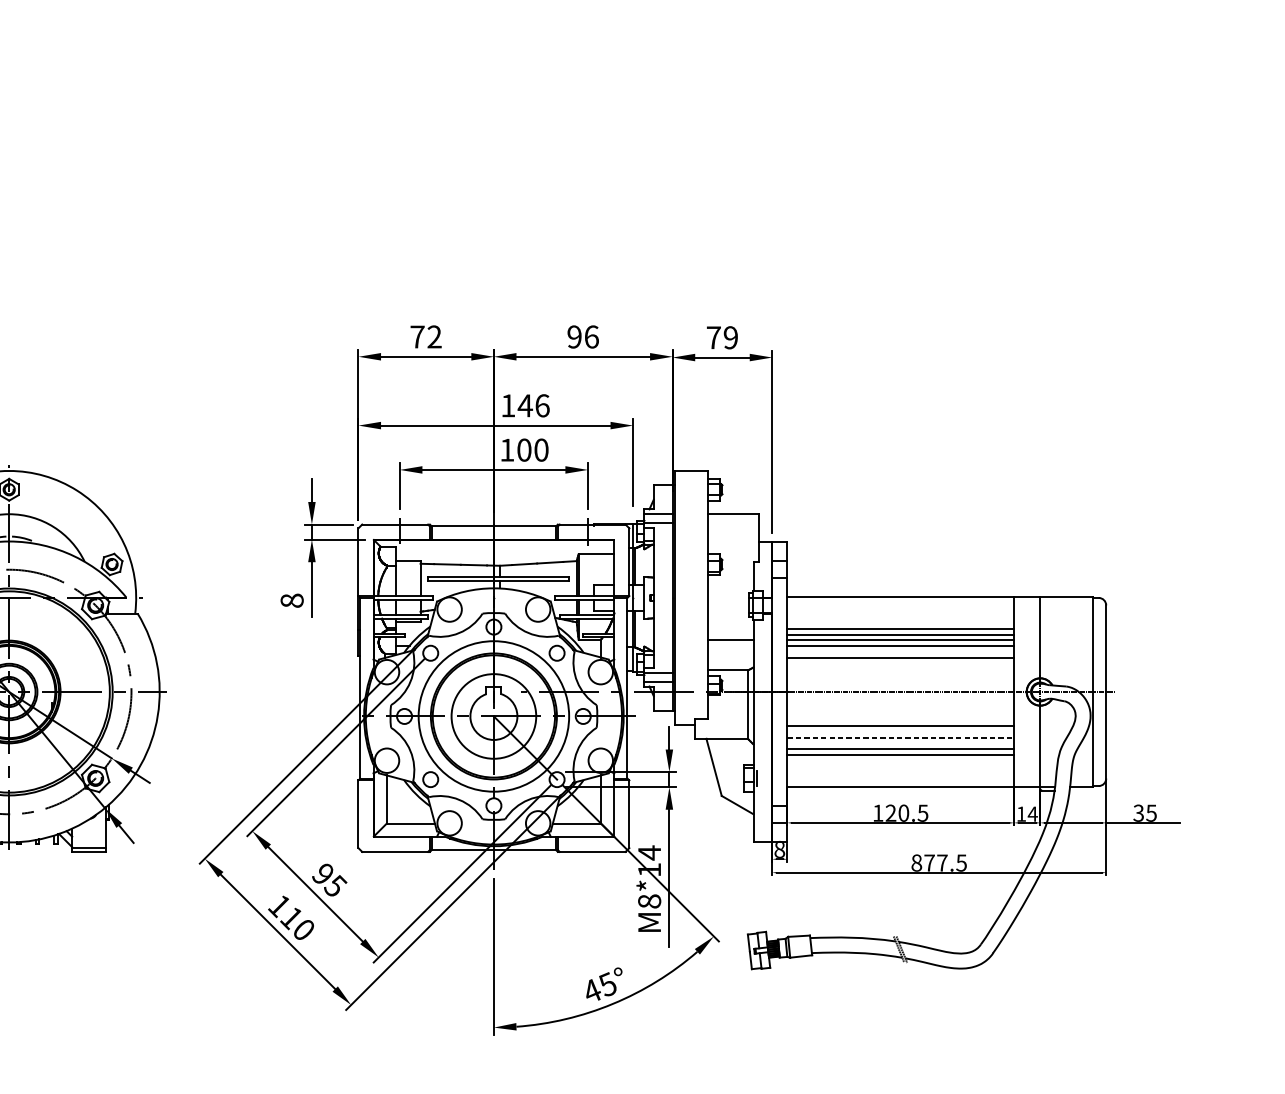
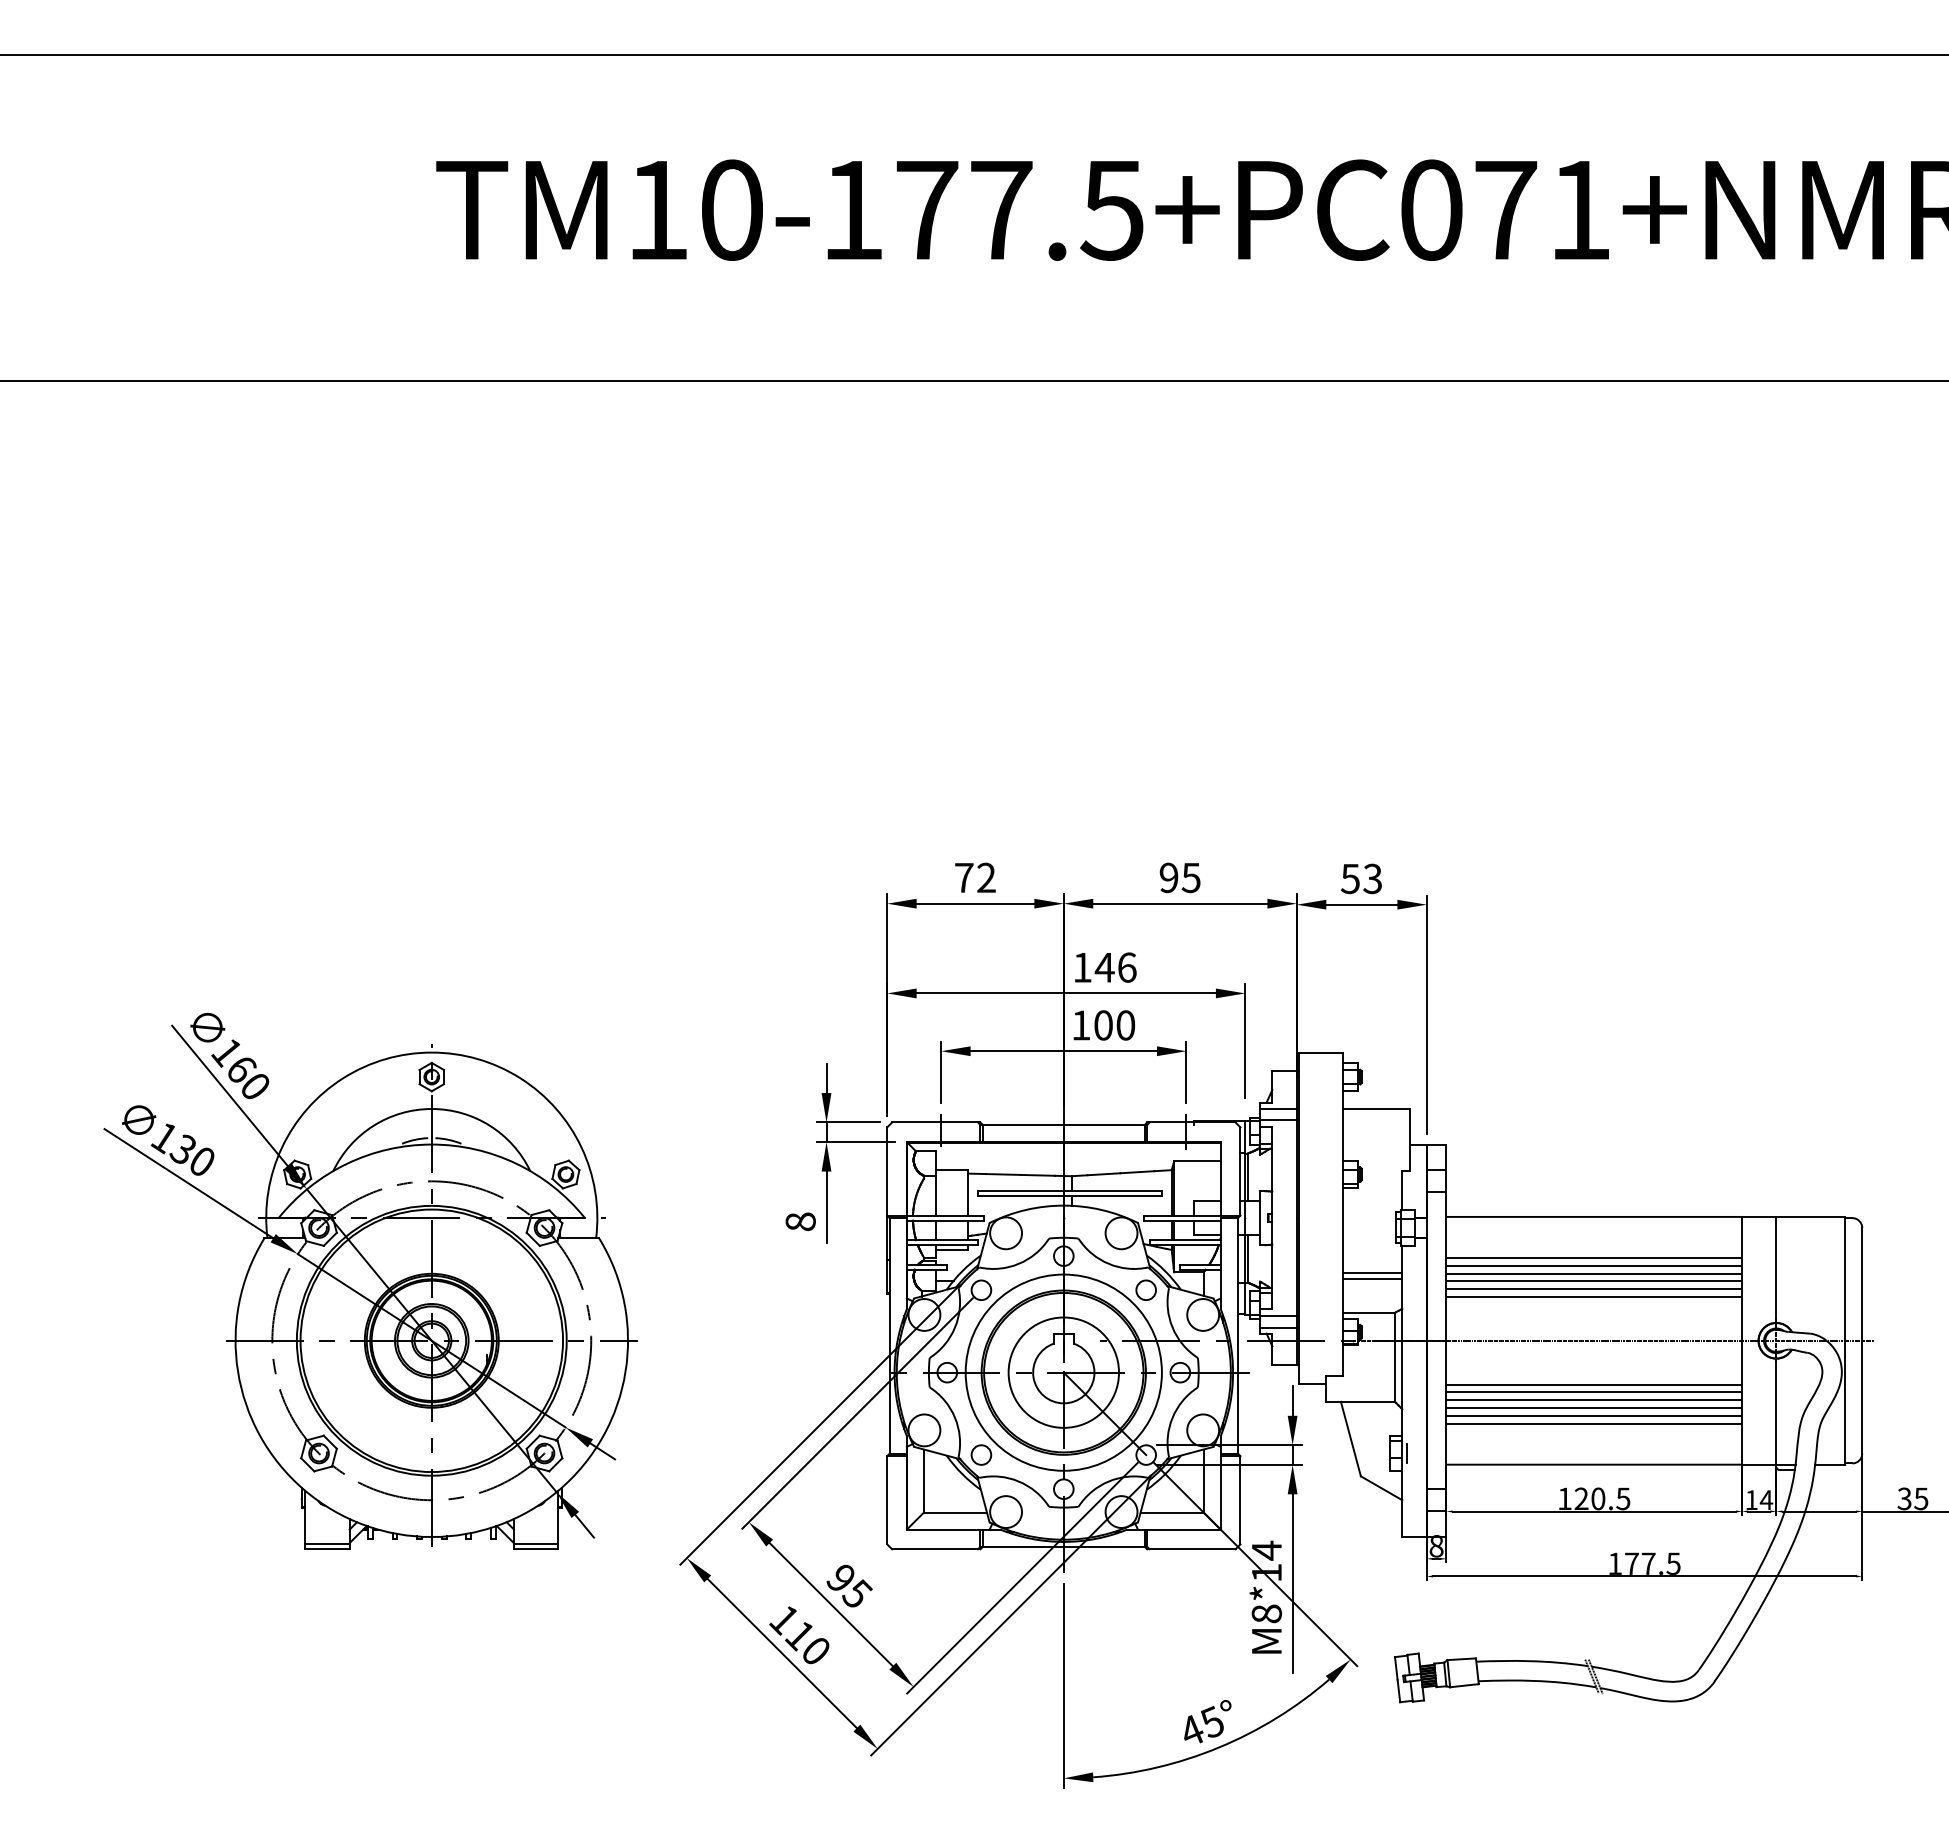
text: (591, 336) -> (1190, 877), 96 -> 95
text: (721, 338) -> (1360, 879), 79 -> 53
line: (730, 644) -> (1372, 1279), added
line: (900, 652) -> (1594, 1289), added
line: (900, 731) -> (1594, 1392), added
line: (900, 737) -> (1594, 1400), dashed -> solid
line: (900, 743) -> (1594, 1407), added
text: (917, 862) -> (1615, 1563), 877.5 -> 177.5

